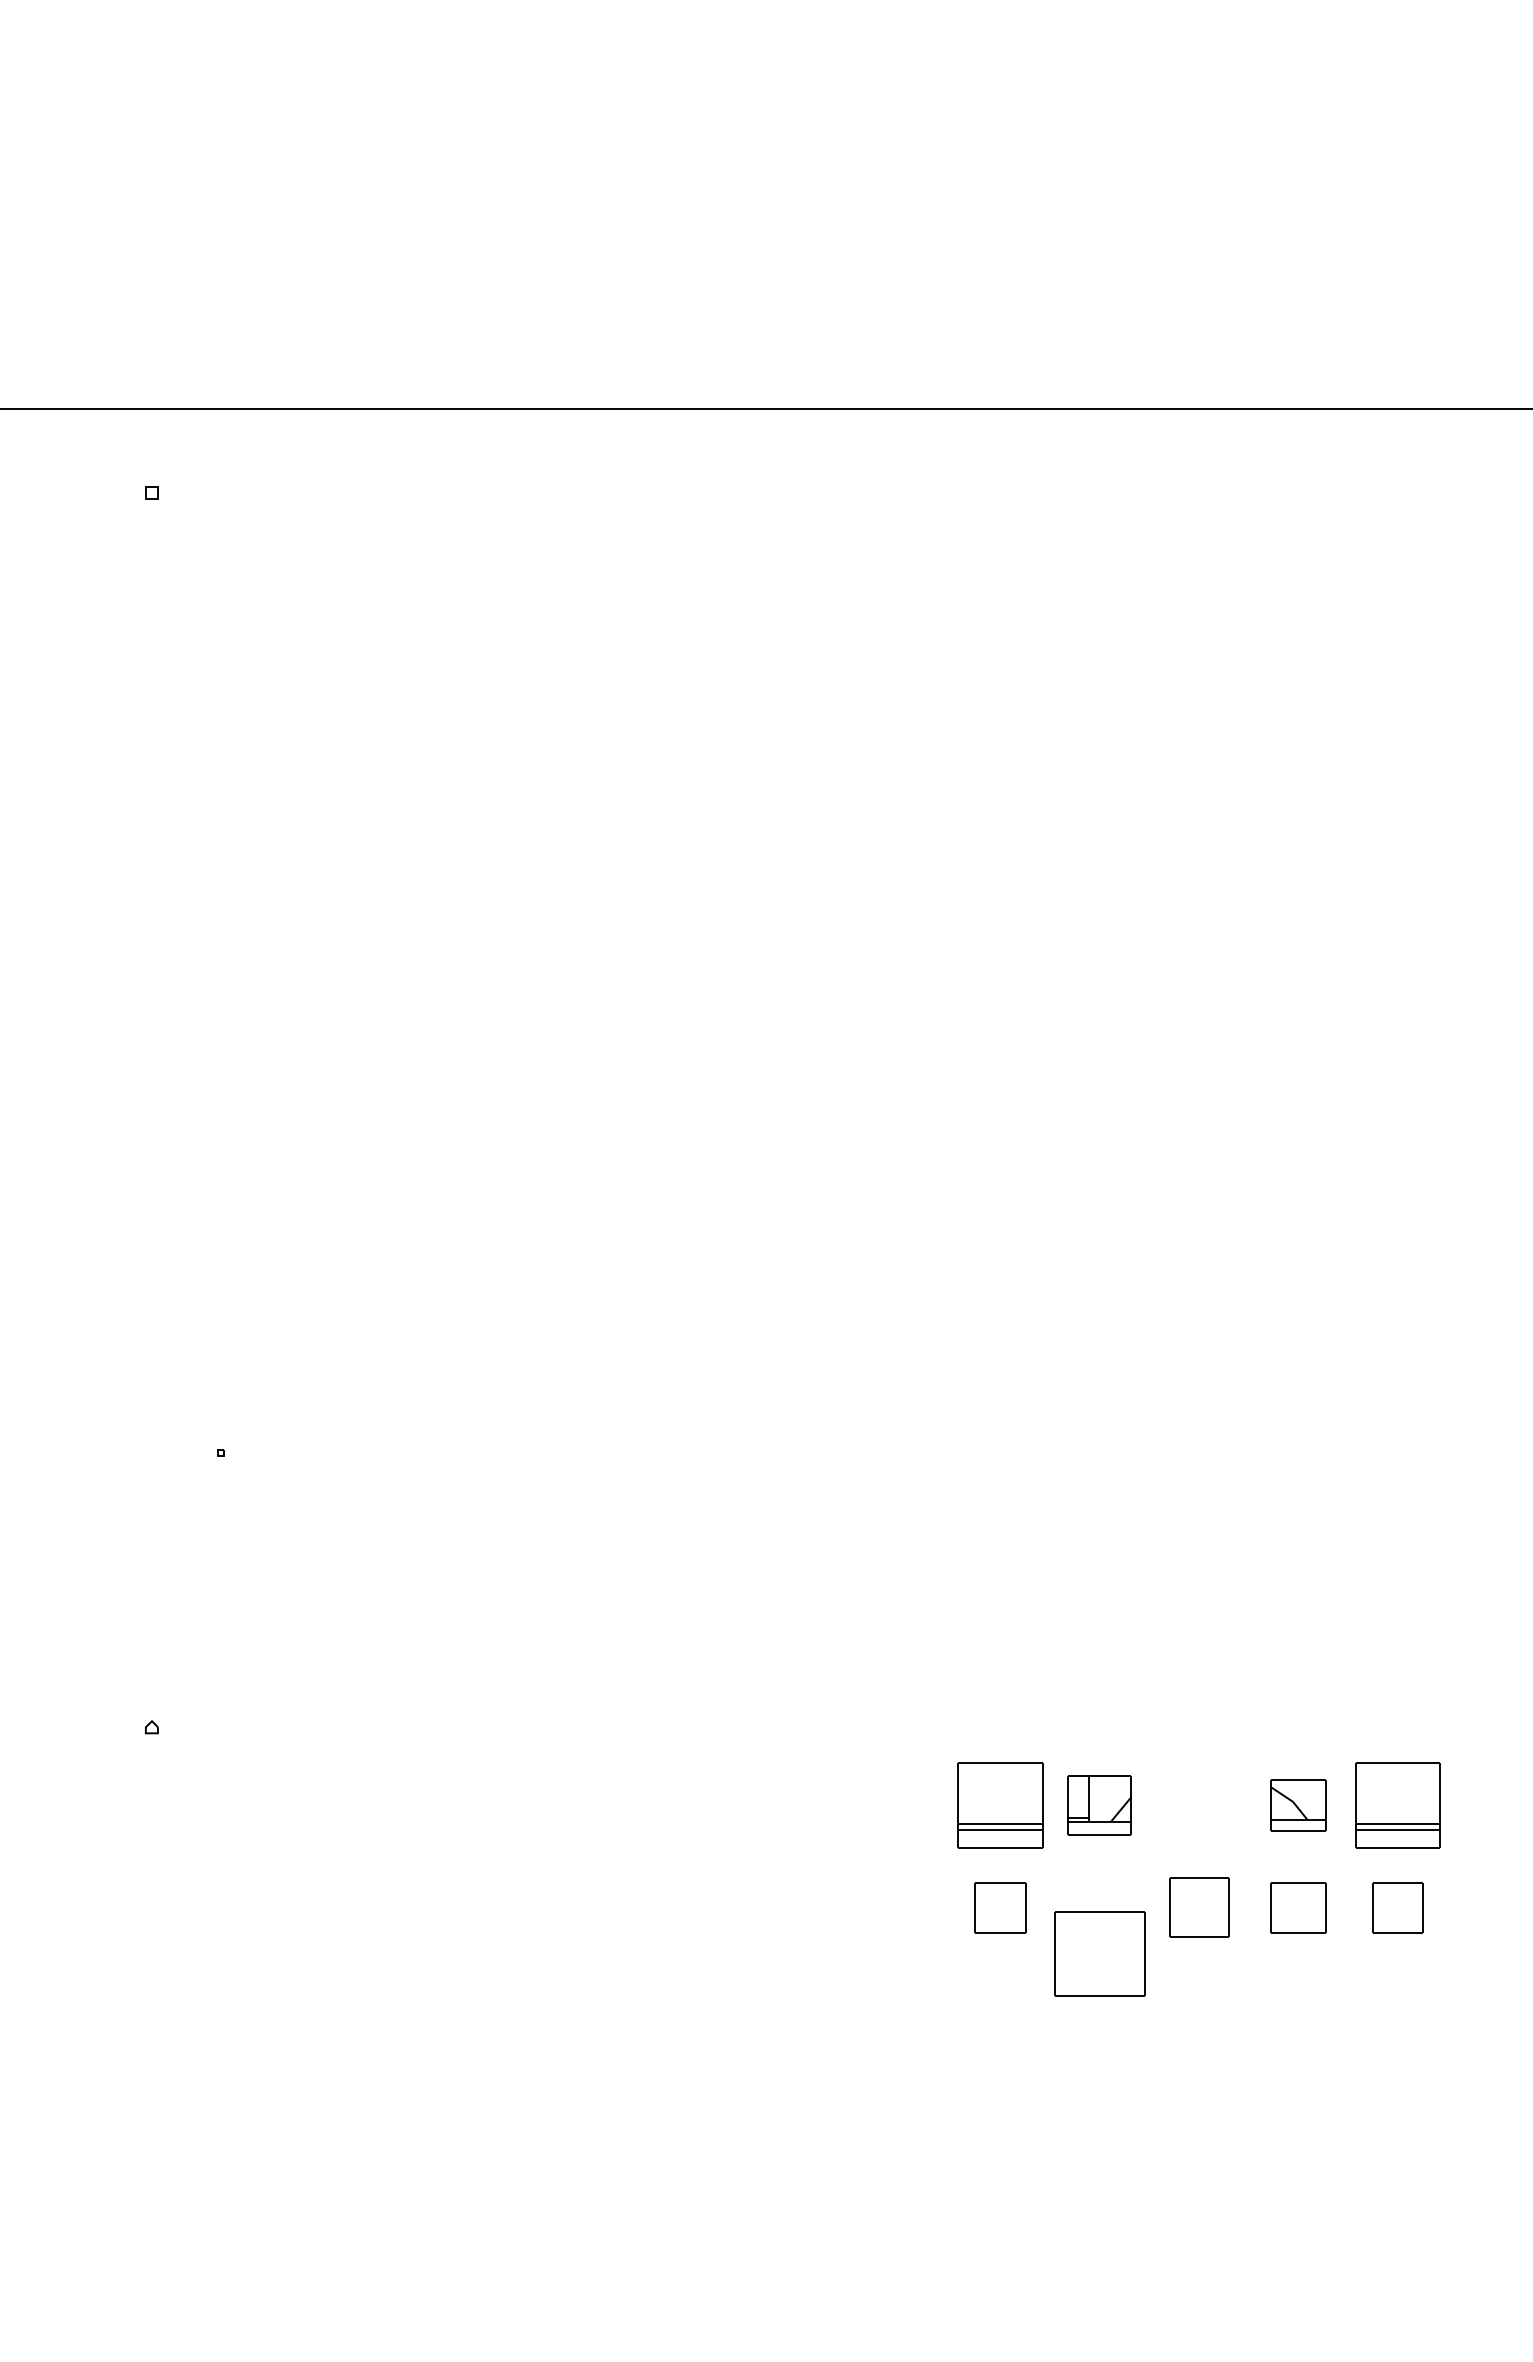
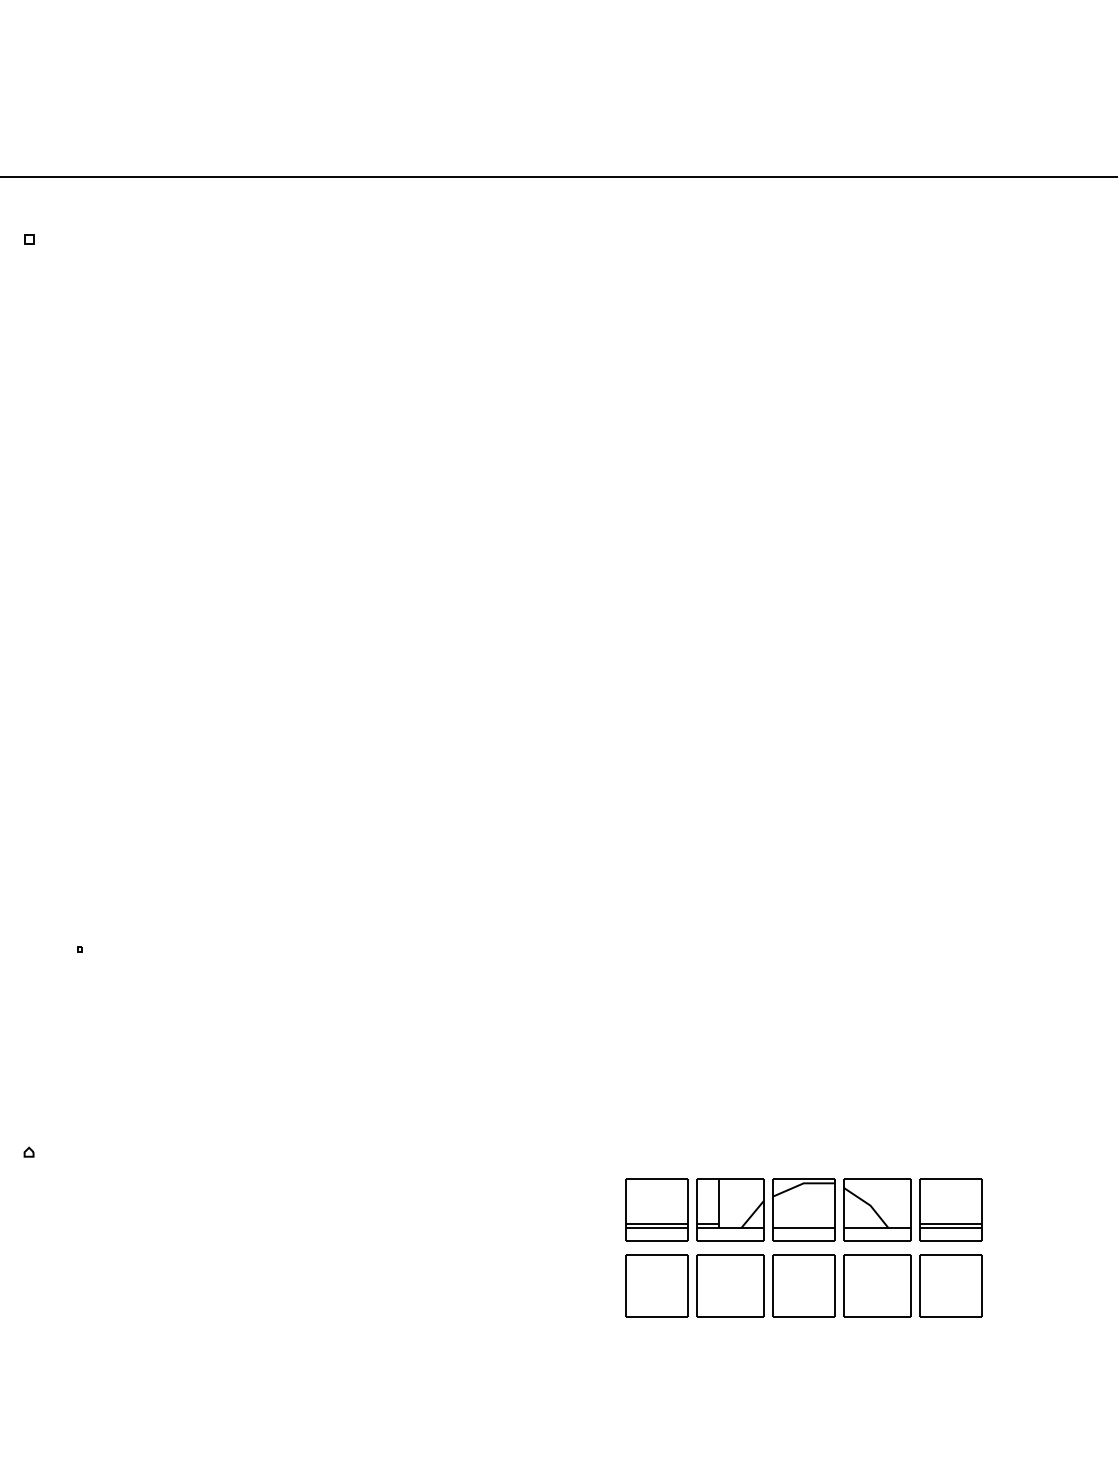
part: (1099, 1805) -> (730, 1210), size x1.43
part: (1198, 1805) -> (803, 1210), added
part: (1298, 1805) -> (877, 1210), size x1.67
part: (1000, 1907) -> (656, 1285), size x1.67
part: (1198, 1907) -> (803, 1285), size x1.43
part: (1298, 1907) -> (877, 1285), size x1.67
part: (1397, 1907) -> (950, 1285), size x1.67
part: (1099, 1953) -> (730, 1285), moved

